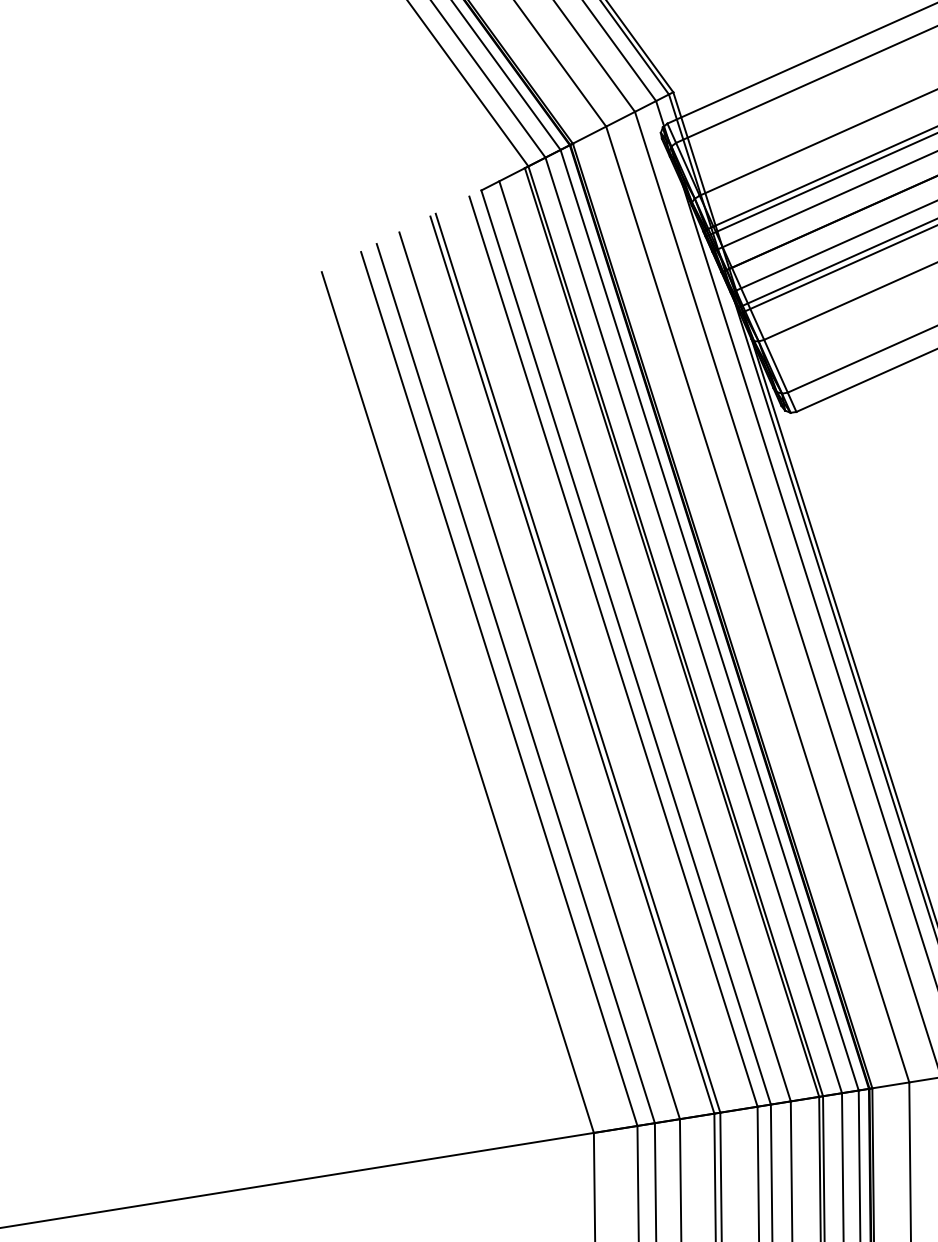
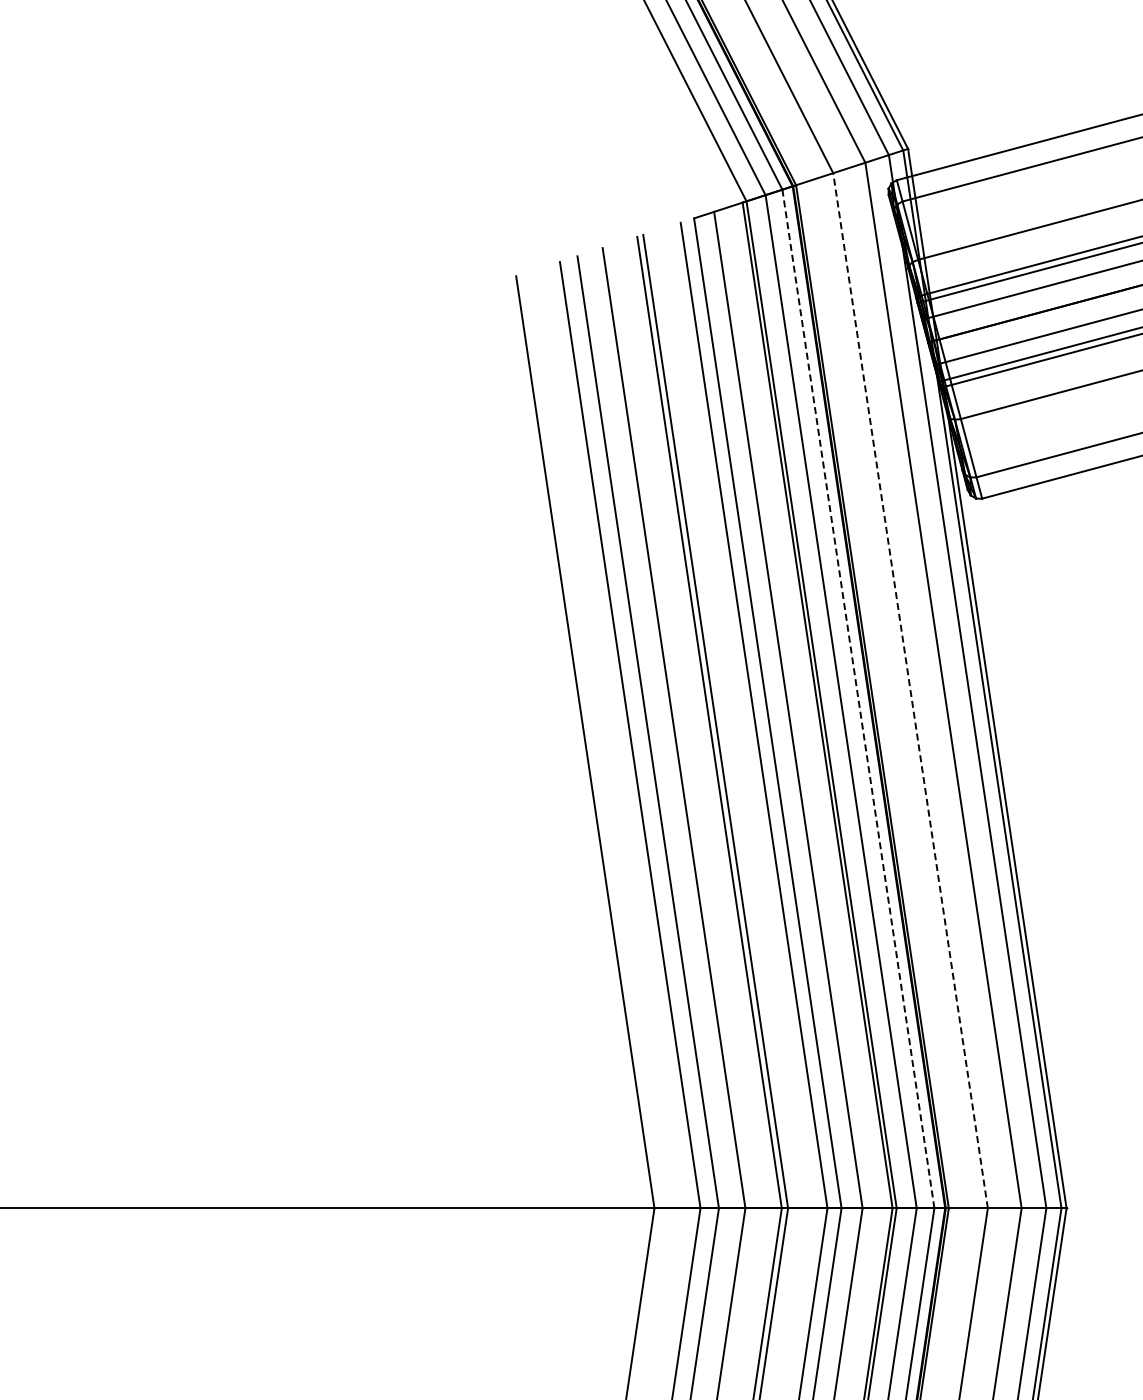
line: (757, 604) -> (910, 690), solid -> dashed
line: (709, 620) -> (858, 699), solid -> dashed

